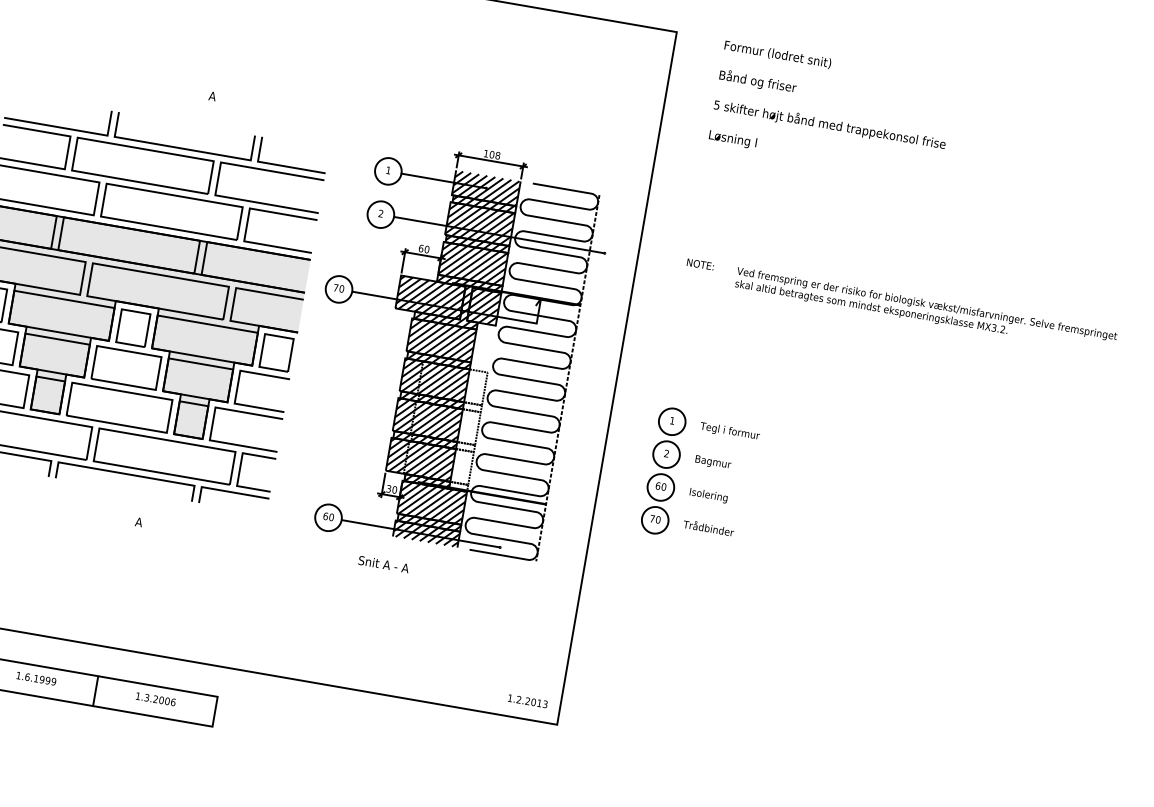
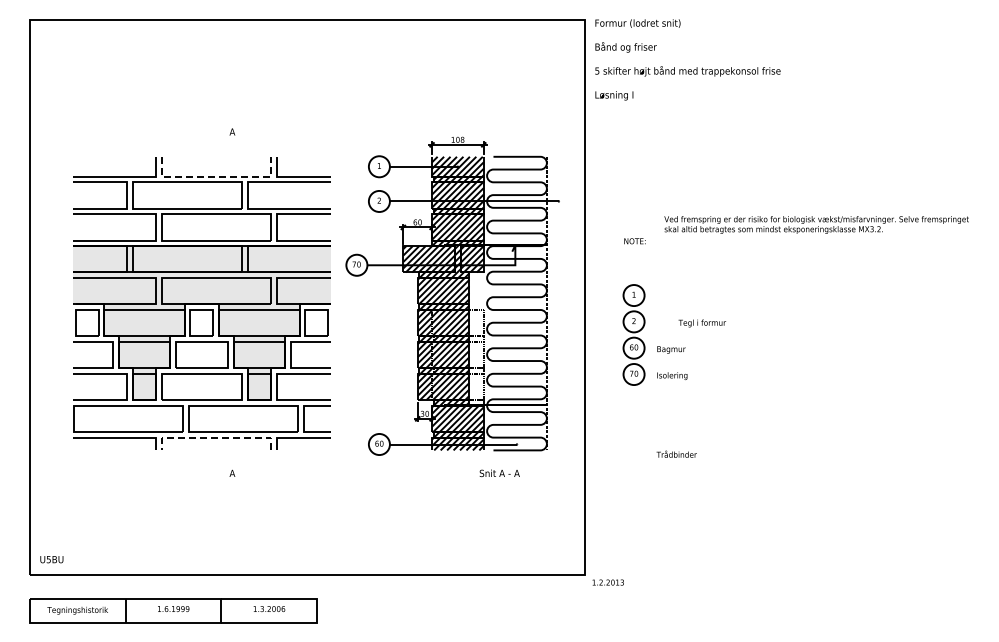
text: (831, 110) -> (687, 59), moved
line: (183, 148) -> (216, 176), solid -> dashed
text: (699, 264) -> (634, 241), moved
text: (925, 310) -> (816, 224), moved
text: (728, 431) -> (701, 323), moved
part: (663, 470) -> (633, 334), moved
line: (126, 473) -> (216, 437), solid -> dashed
text: (708, 526) -> (676, 453), moved
text: (383, 564) -> (499, 473), moved
text: (526, 701) -> (607, 582), moved

